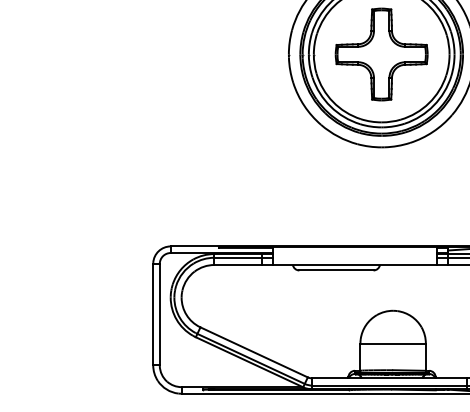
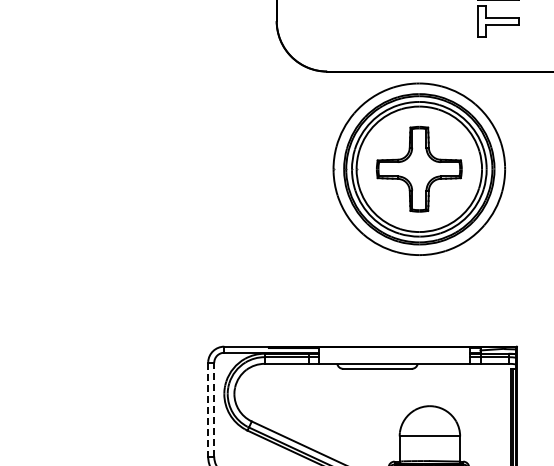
line: (153, 314) -> (208, 409), solid -> dashed
line: (160, 314) -> (214, 409), solid -> dashed

